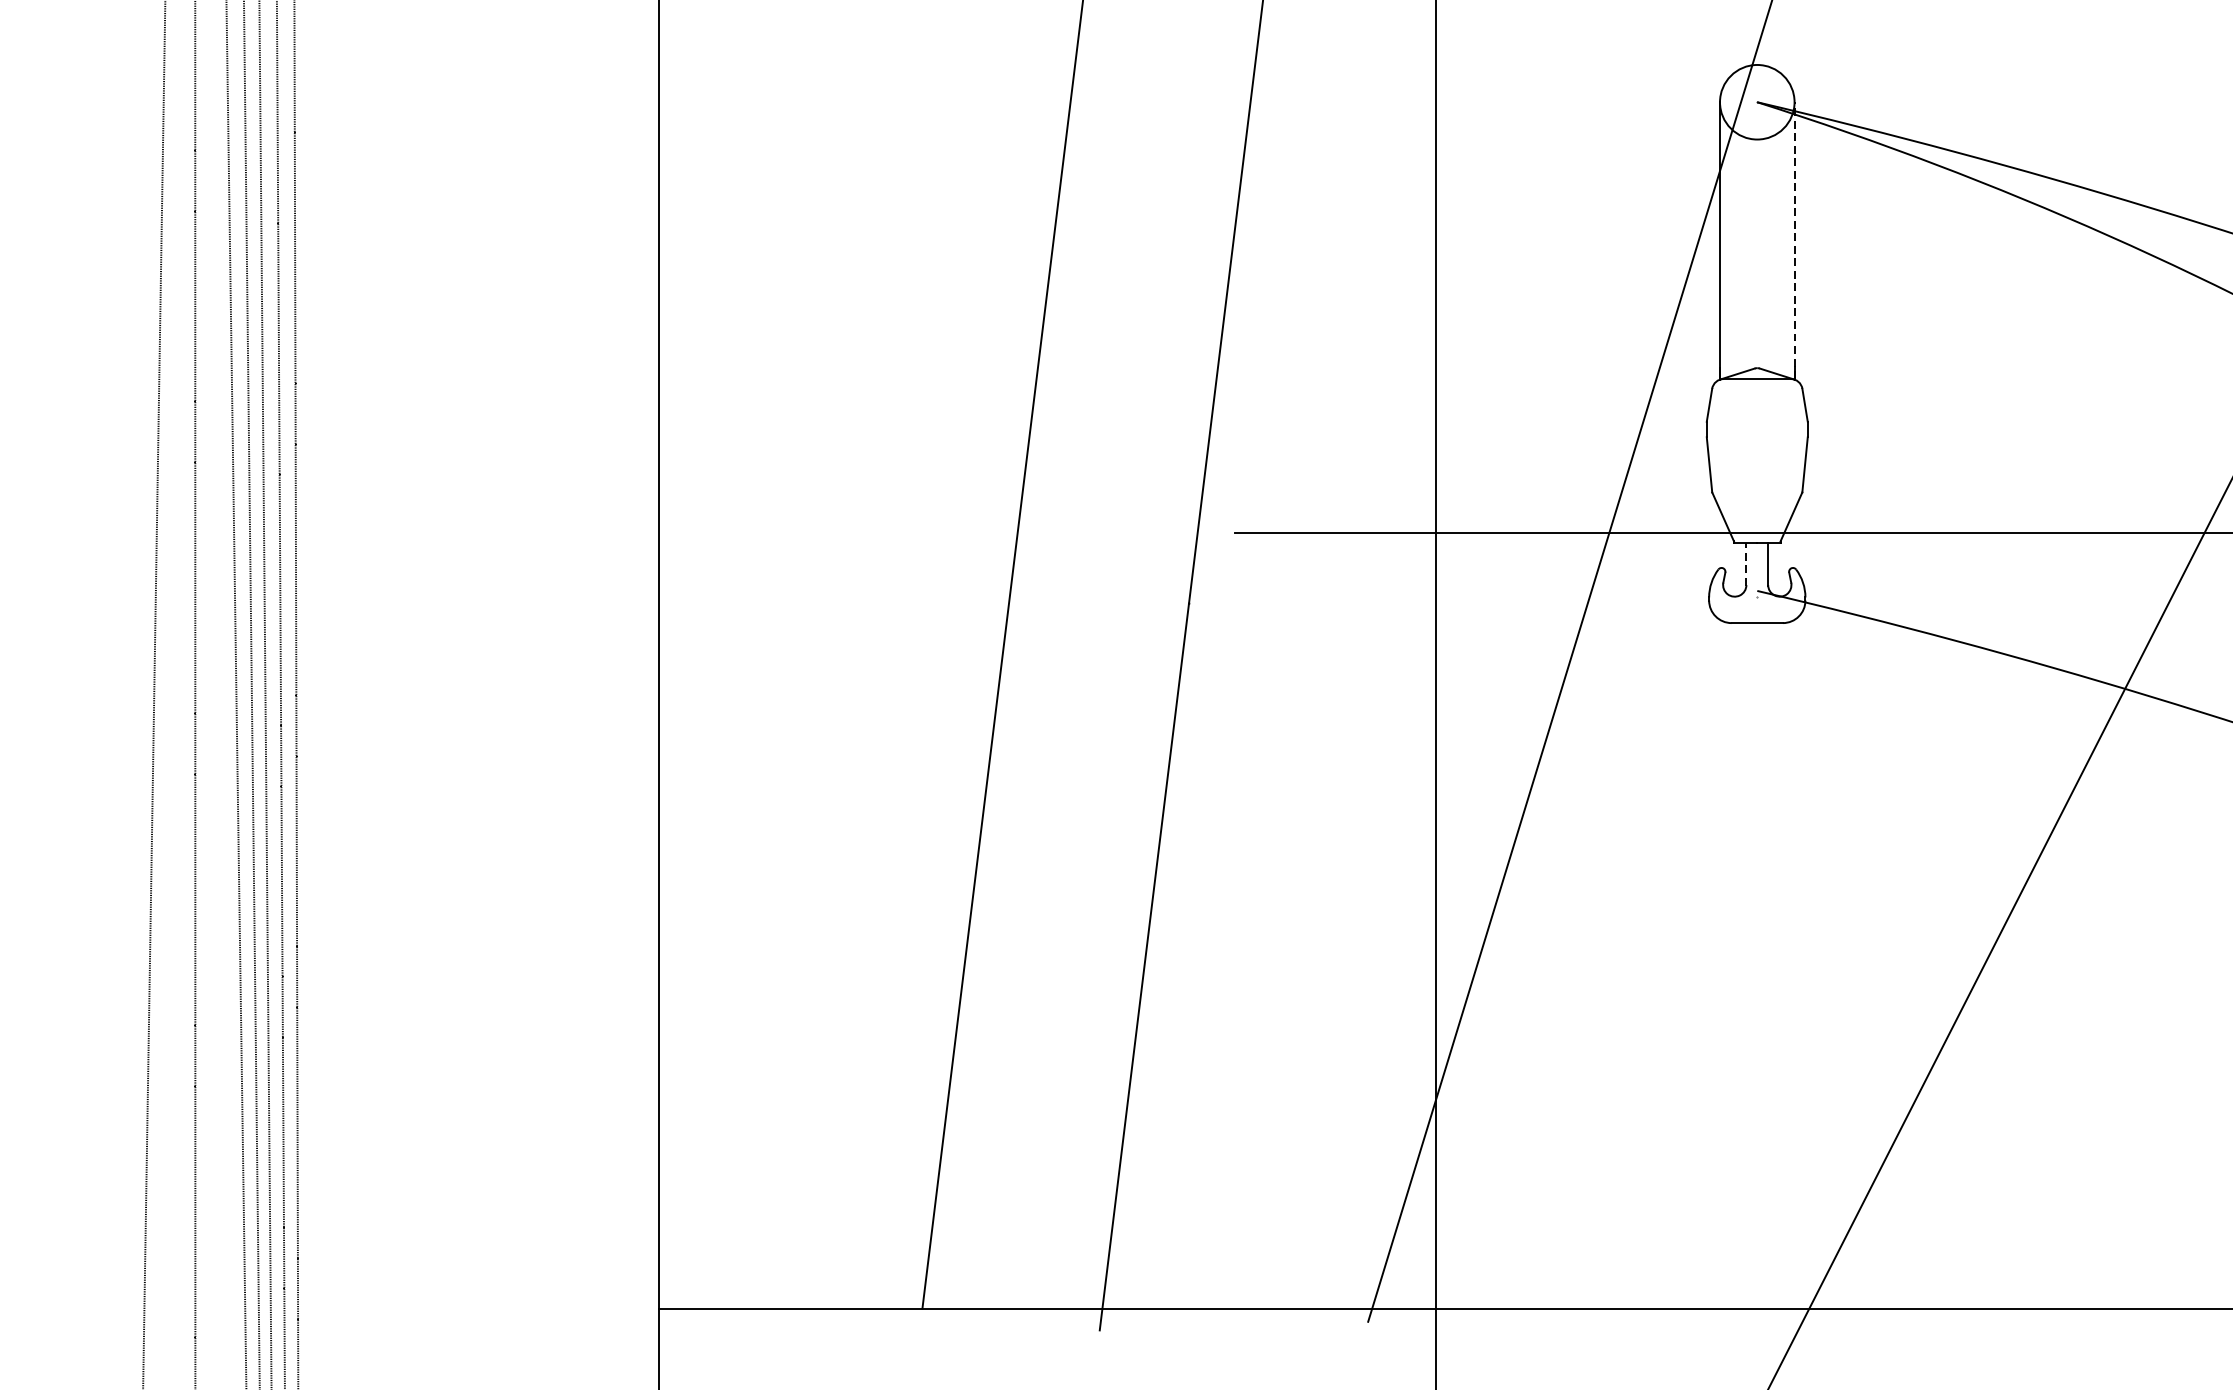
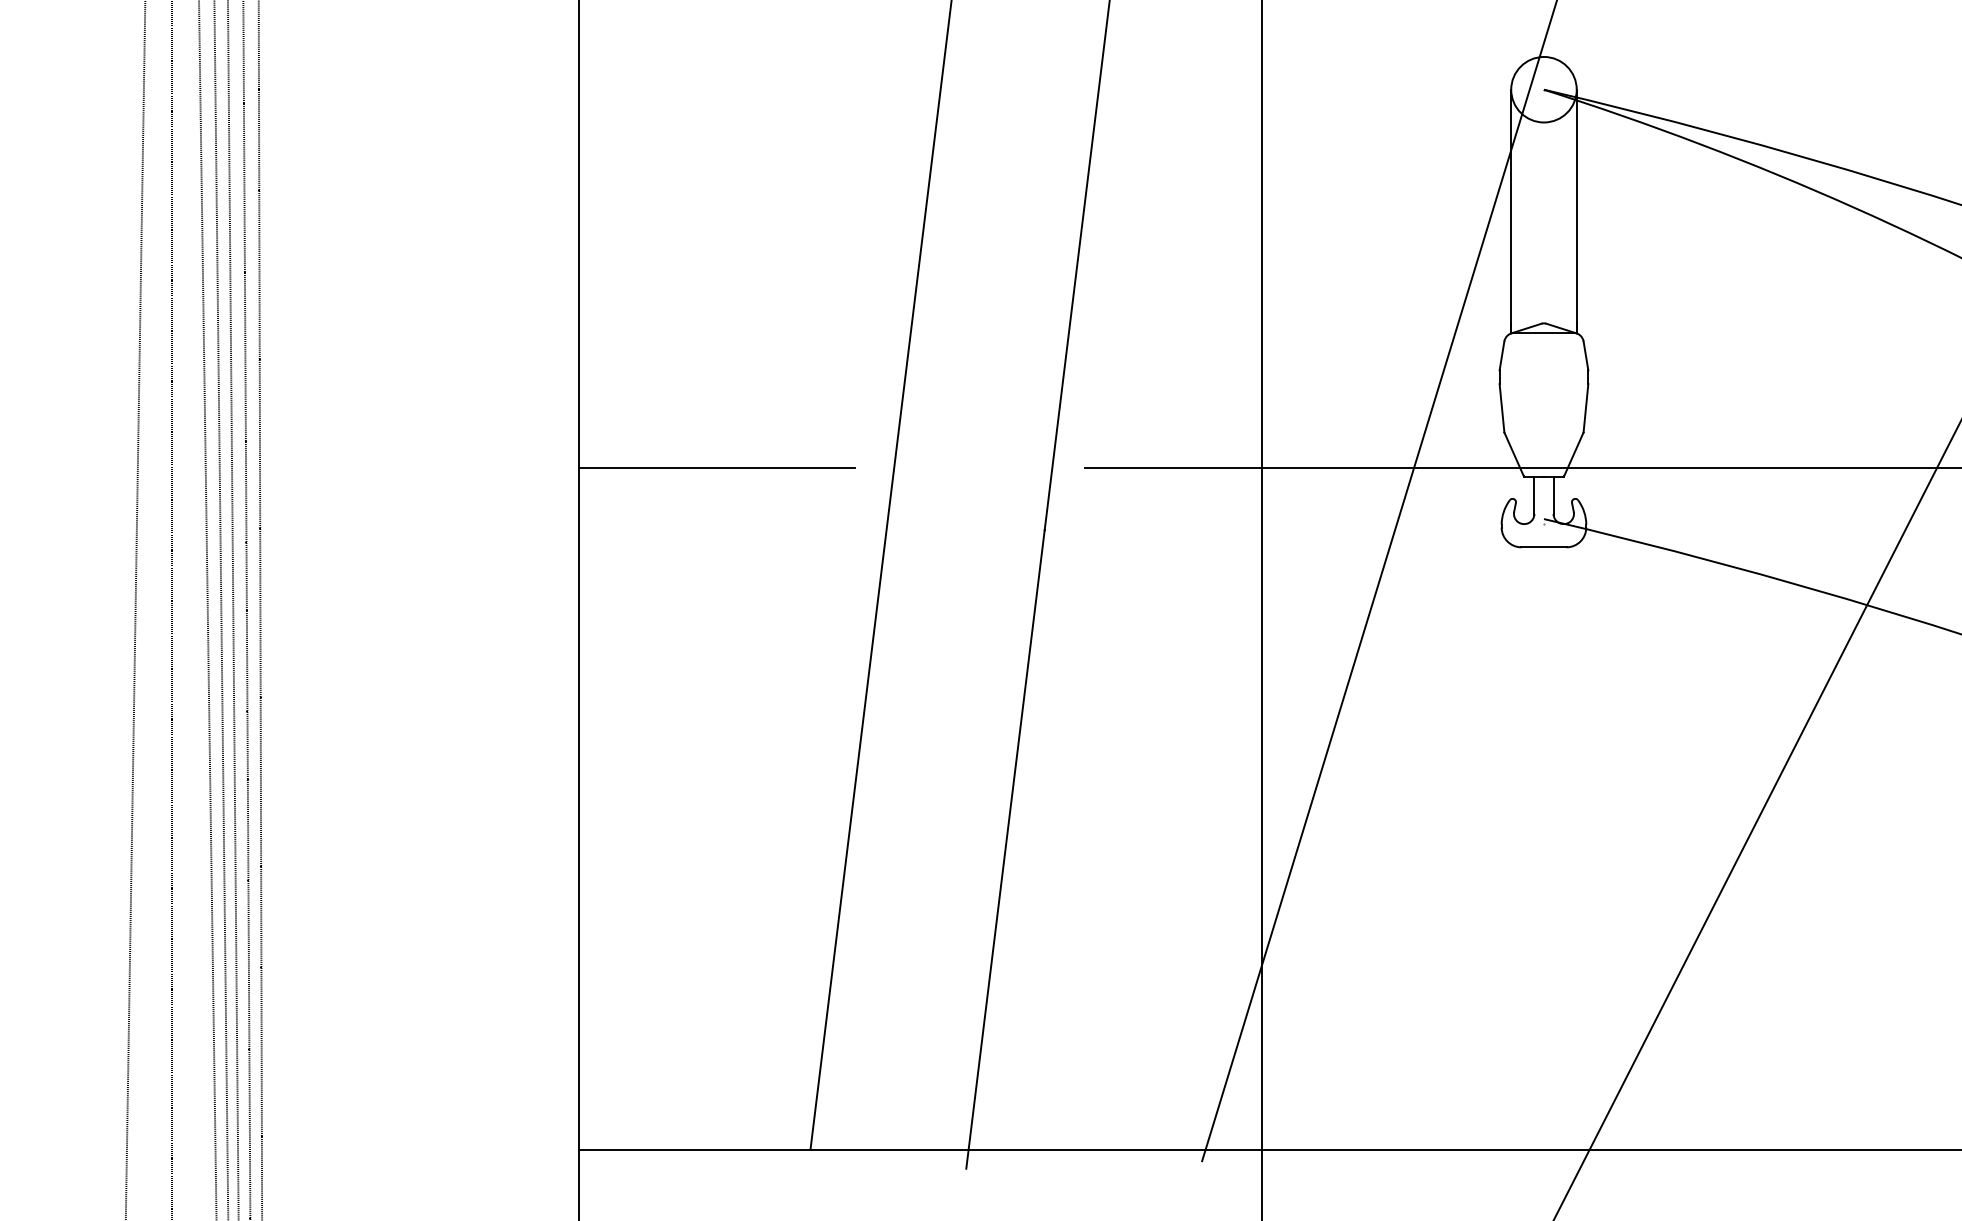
line: (1794, 240) -> (1576, 211), dashed -> solid
line: (816, 532) -> (717, 467), added
line: (1746, 564) -> (1534, 495), dashed -> solid

